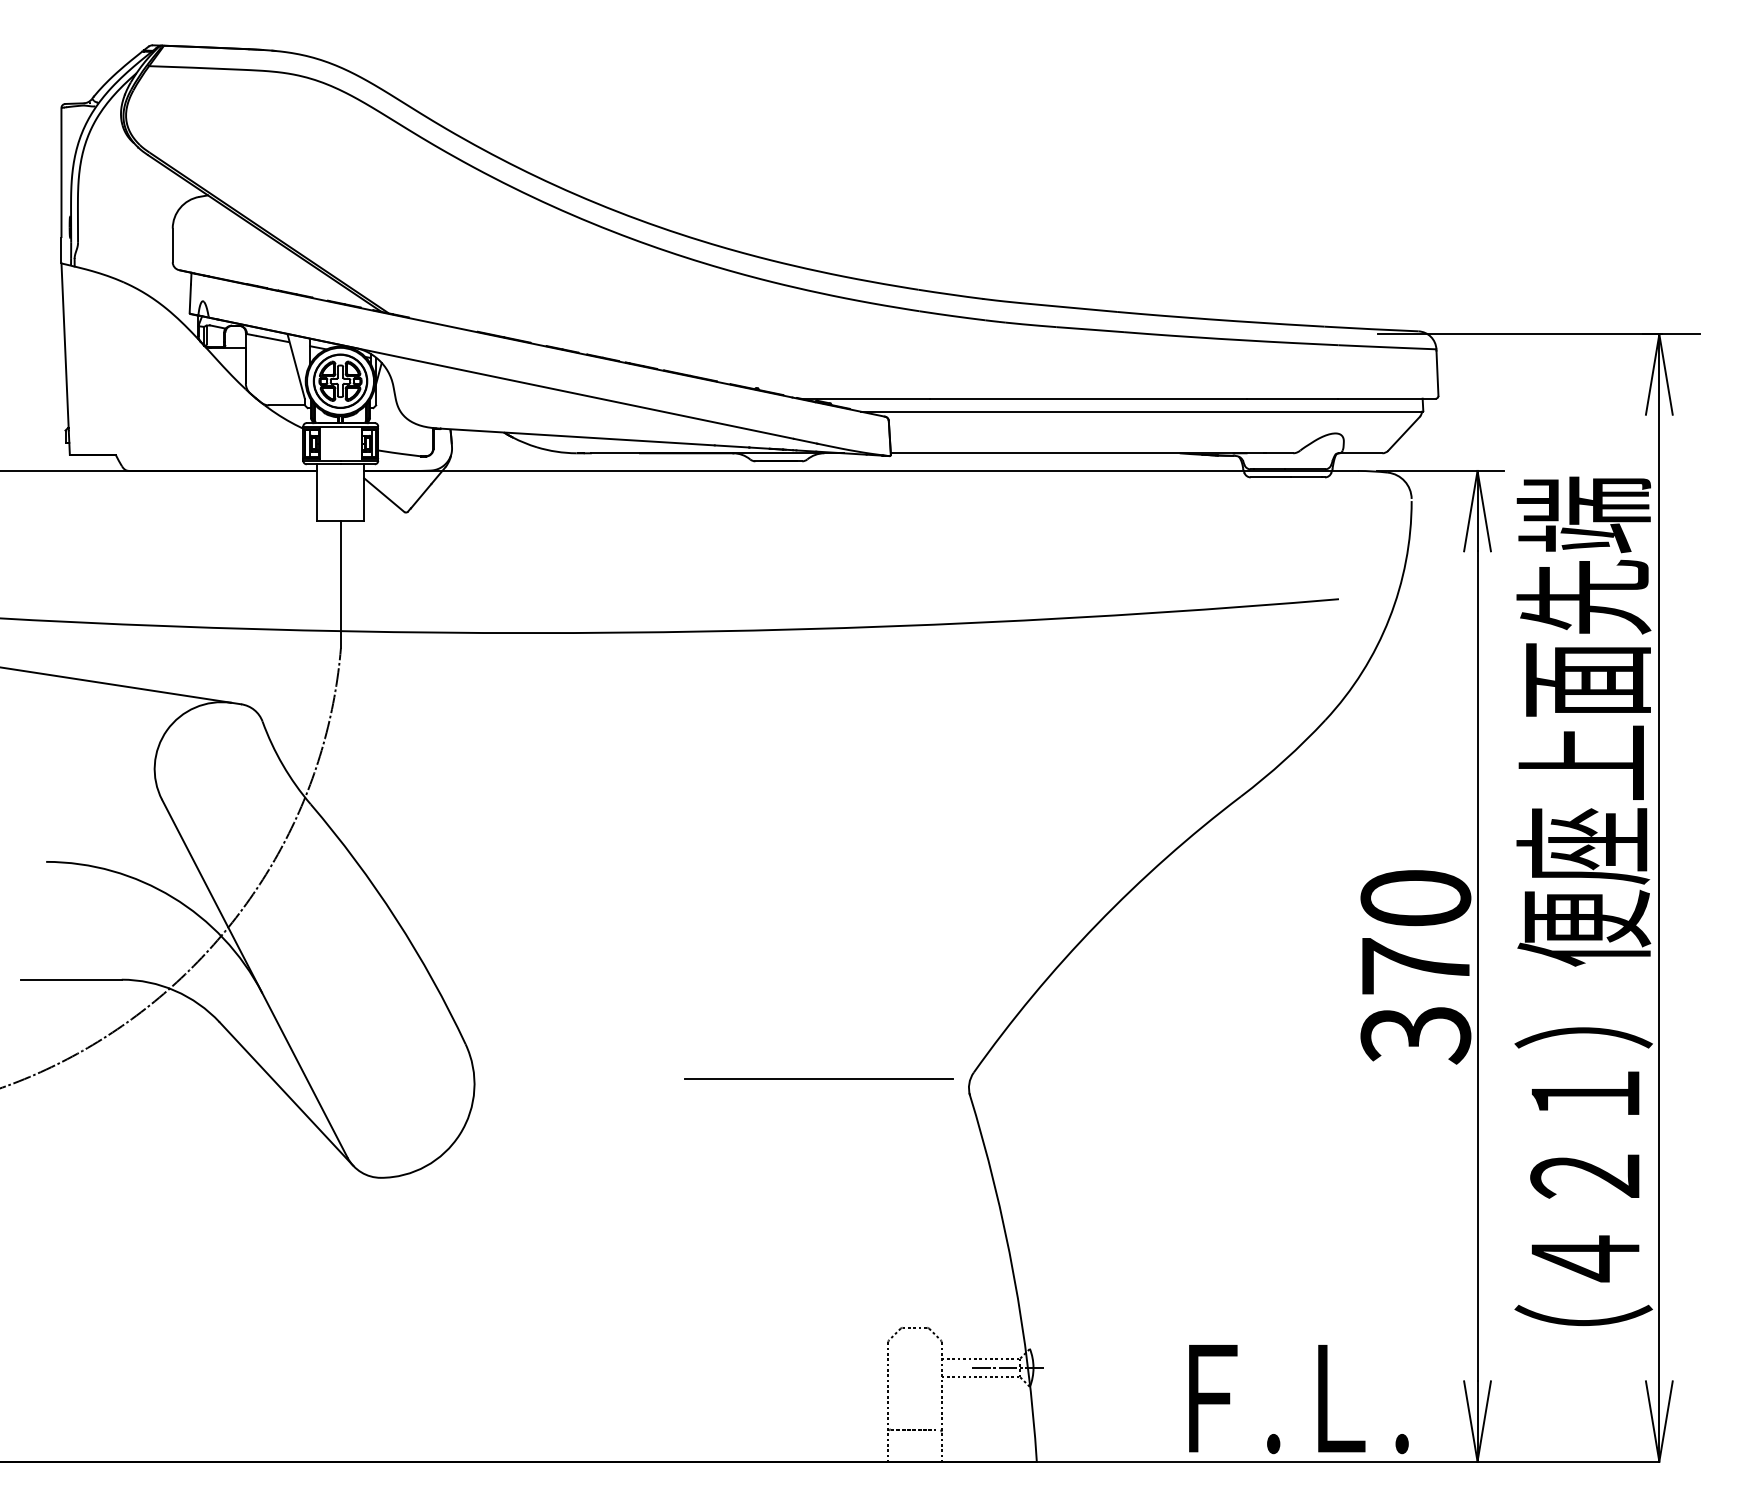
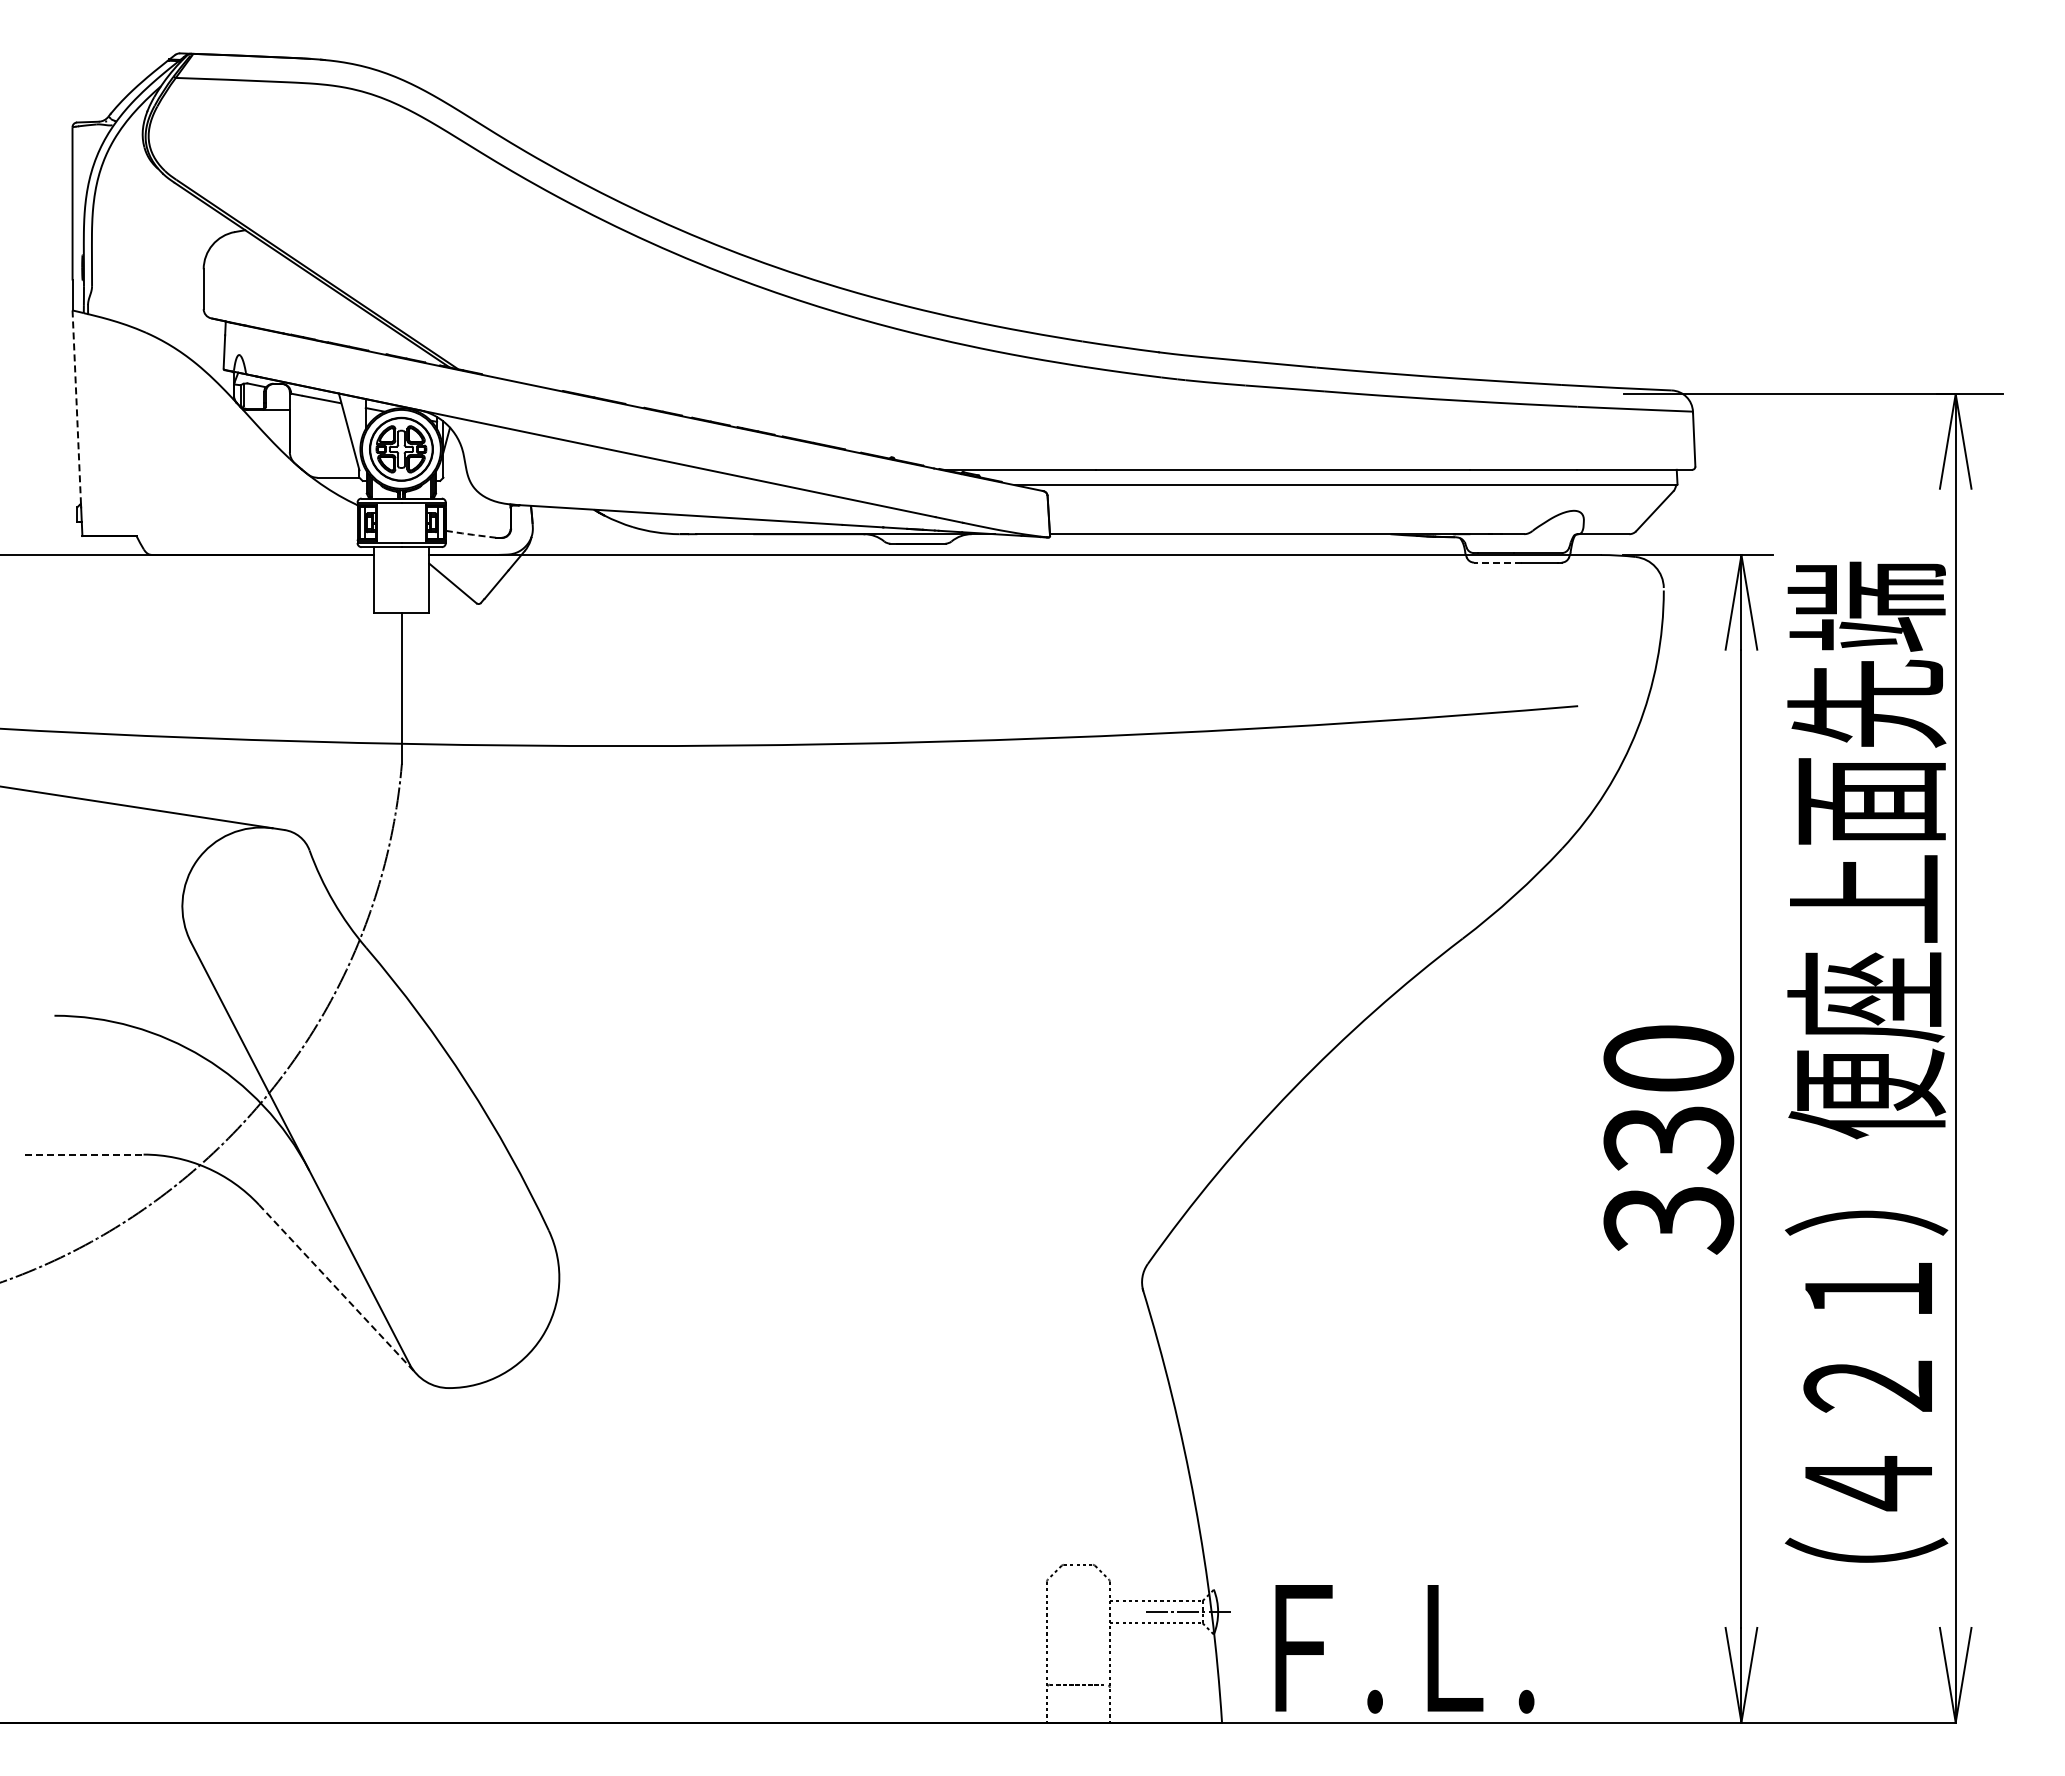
line: (64, 346) -> (76, 408), solid -> dashed
line: (399, 453) -> (470, 534), solid -> dashed
line: (1270, 477) -> (1497, 562), solid -> dashed
text: (1415, 966) -> (1668, 1139), 370 -> 330
line: (71, 979) -> (84, 1154), solid -> dashed
line: (819, 1078) -> (965, 1271), removed
line: (286, 1094) -> (337, 1289), solid -> dashed
text: (1298, 1399) -> (1404, 1649), moved

